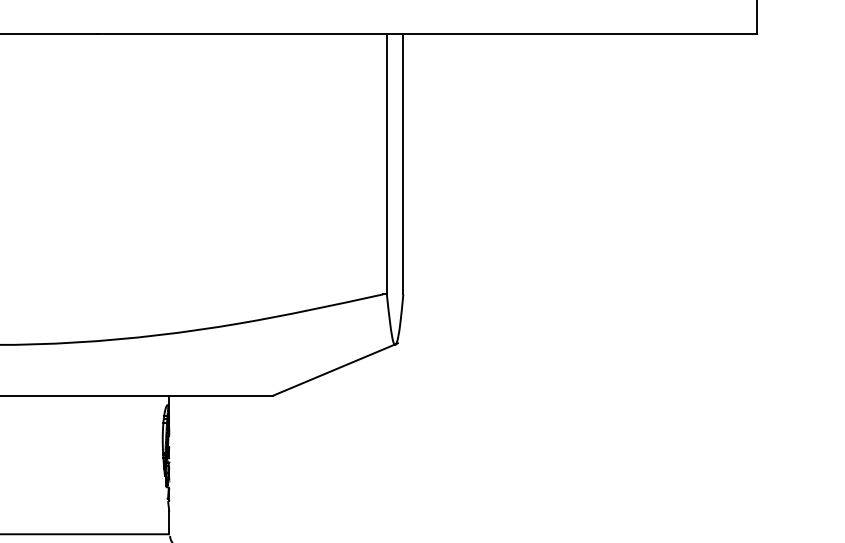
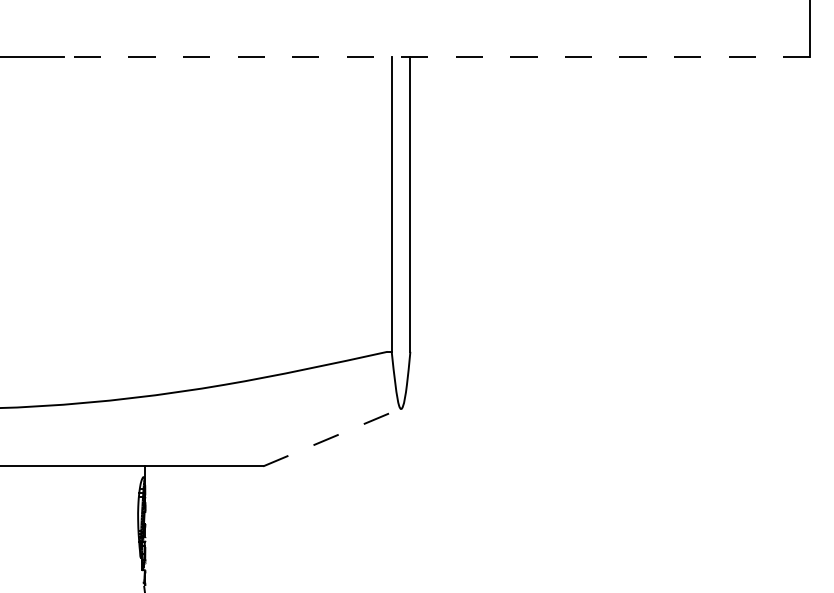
line: (427, 34) -> (437, 57), solid -> dashed
line: (335, 369) -> (333, 436), solid -> dashed

